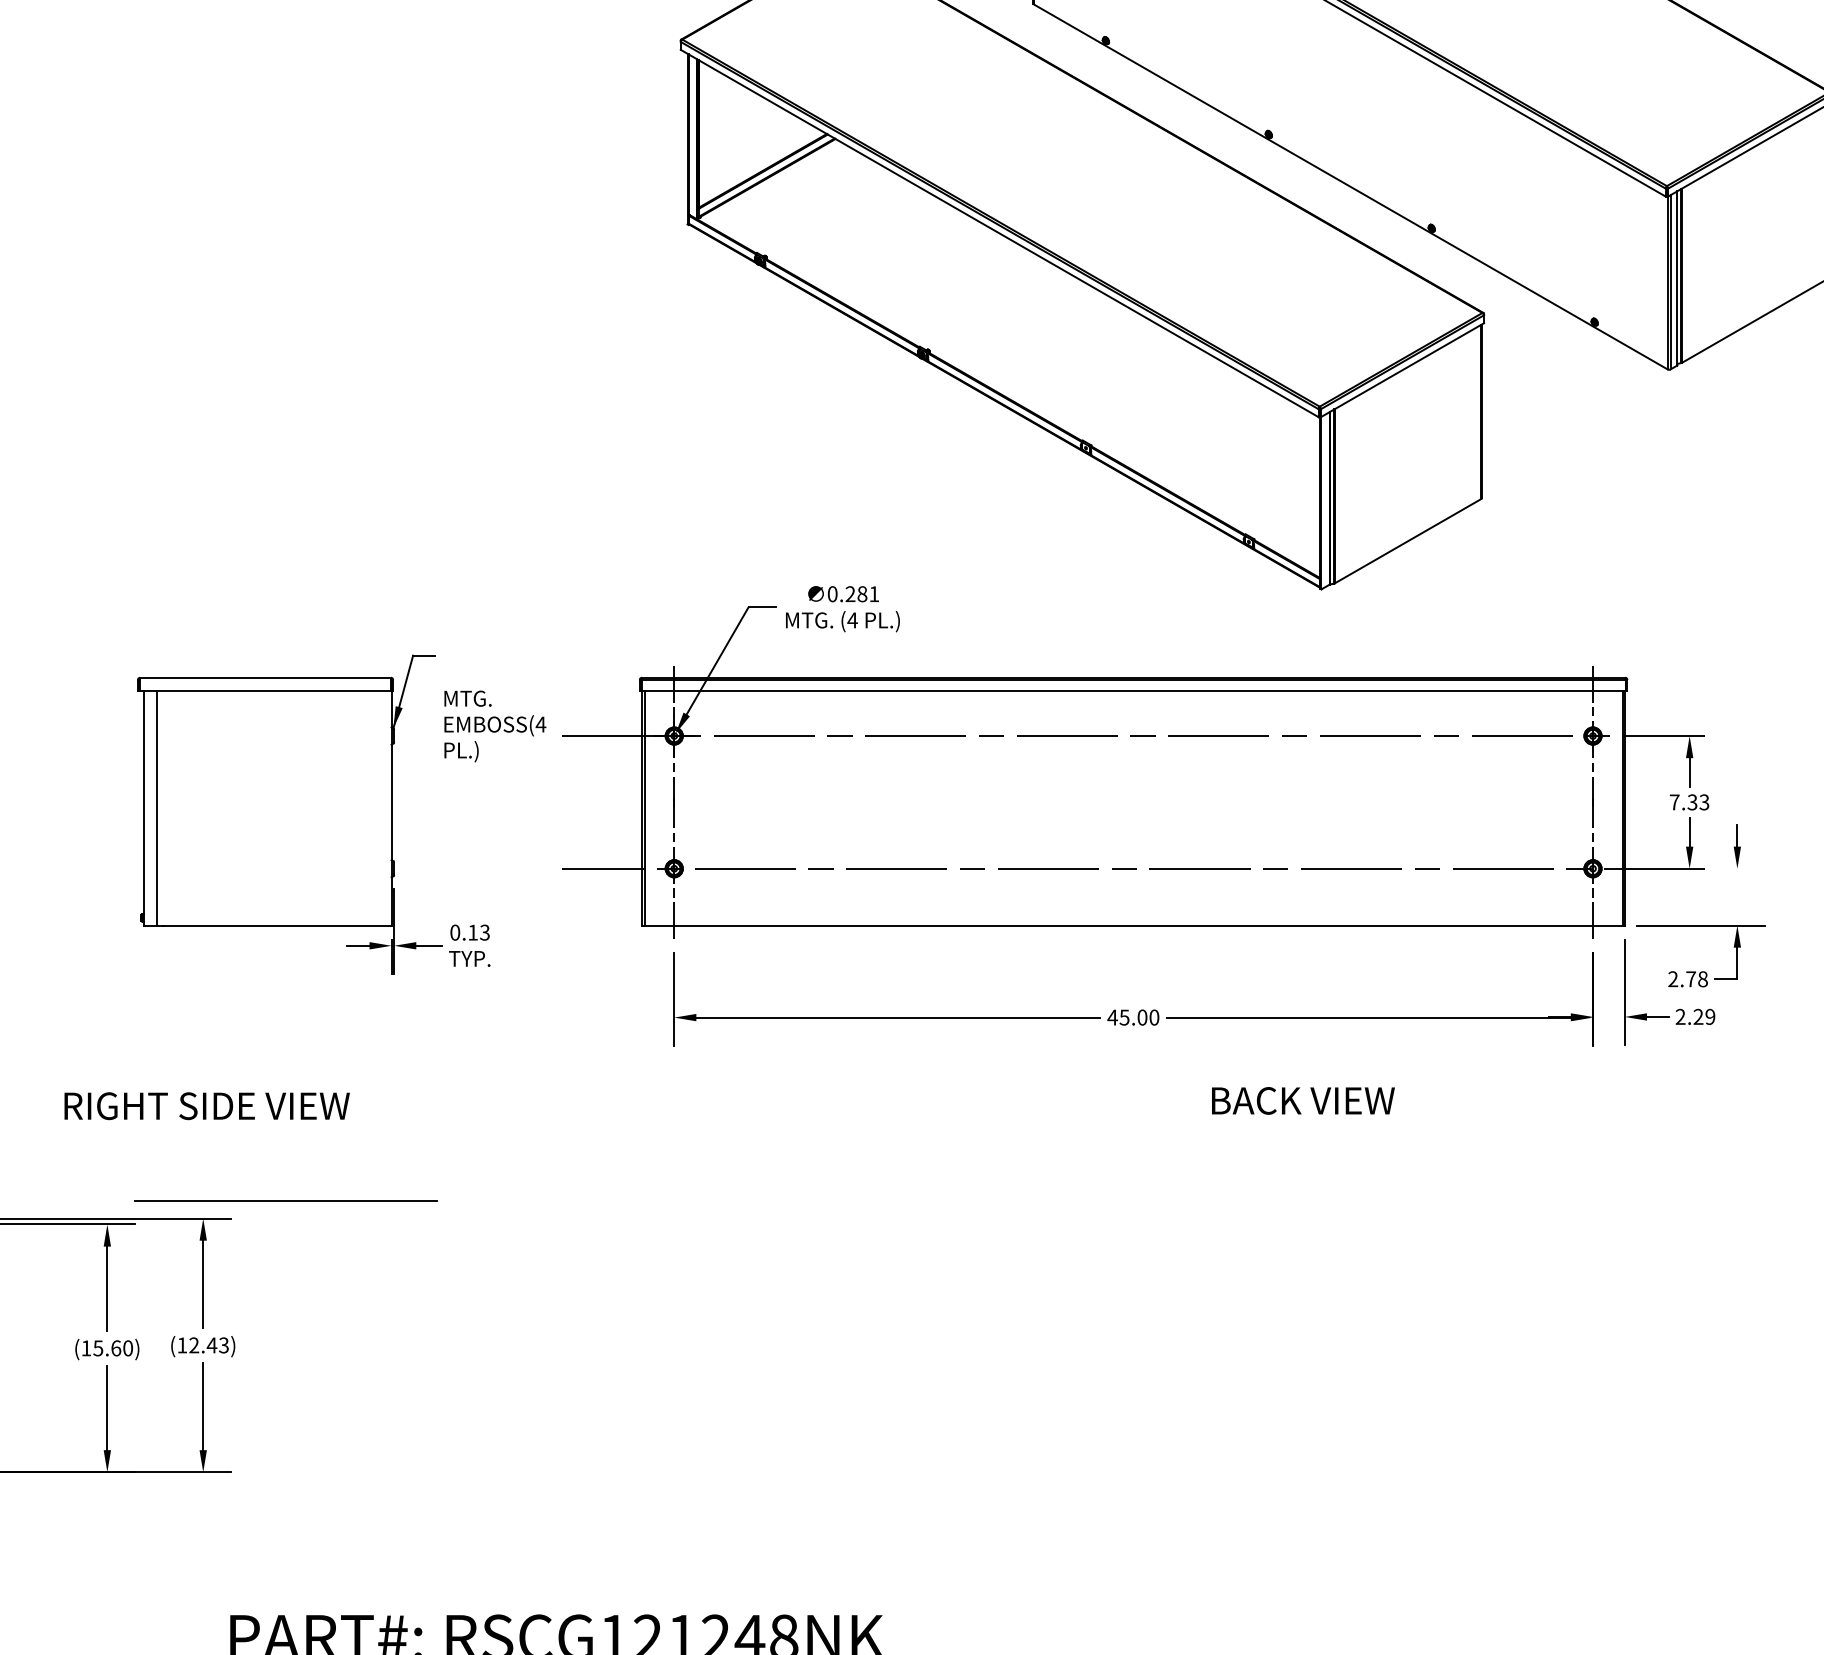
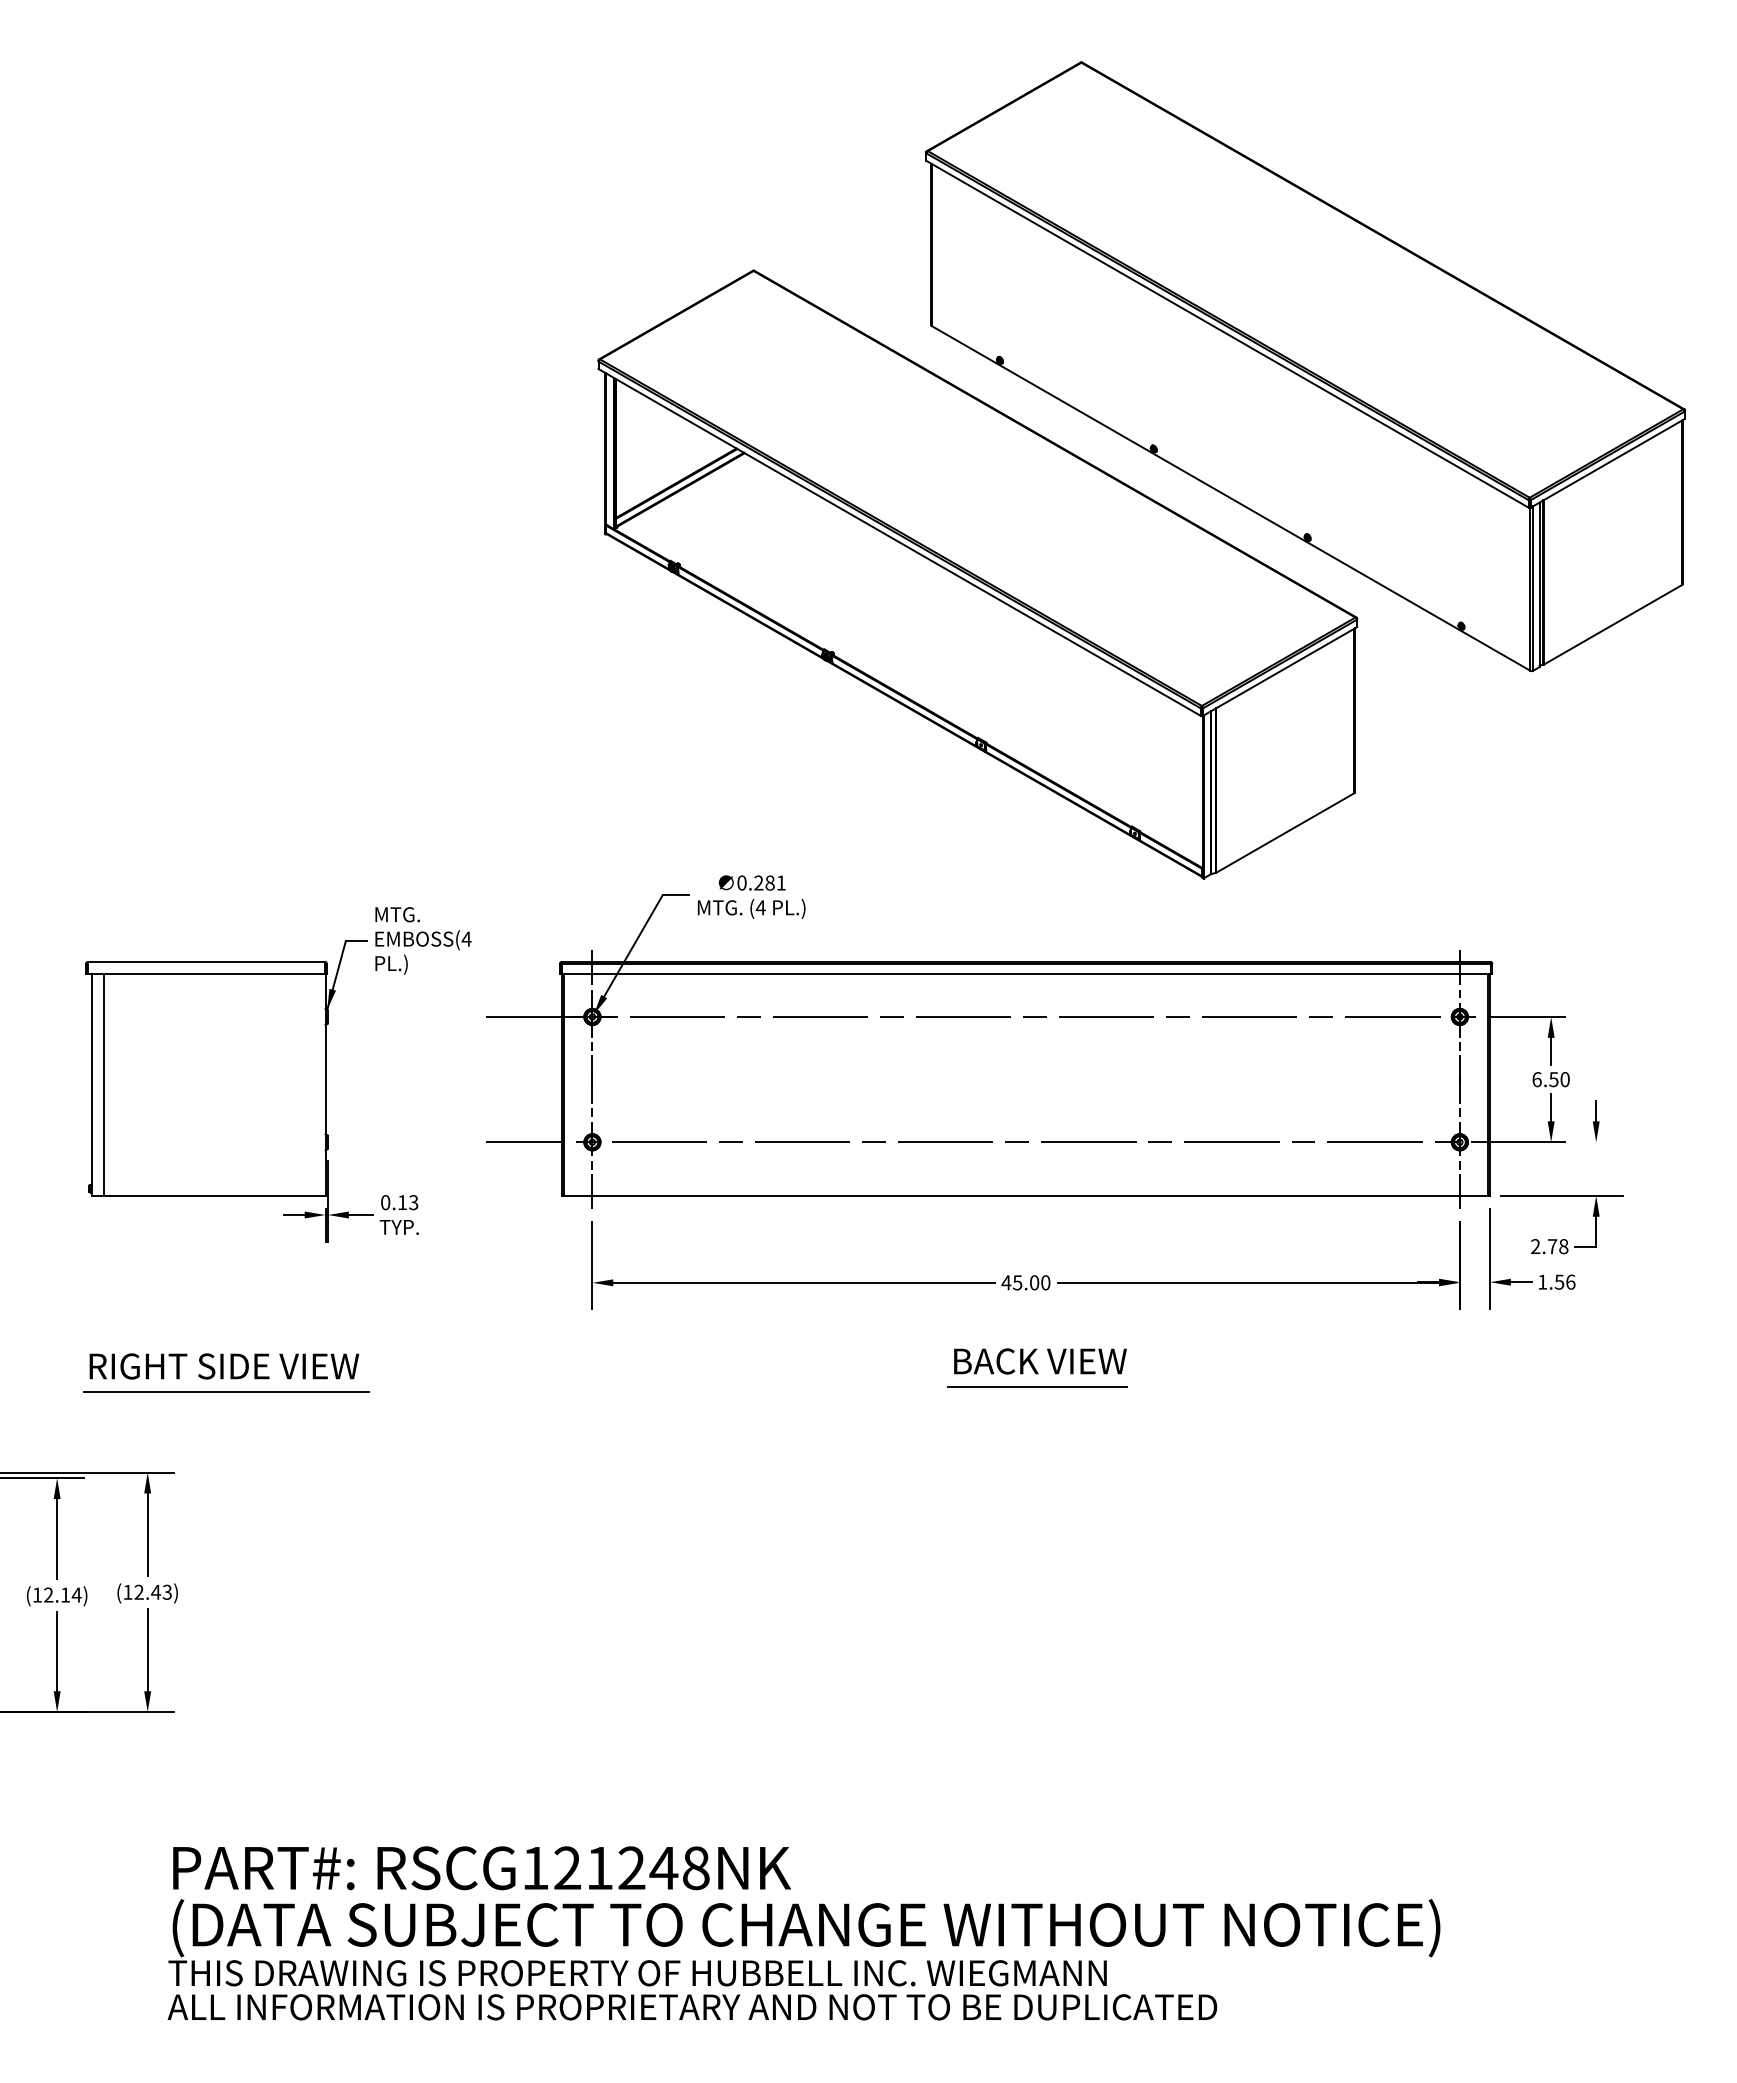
text: (495, 726) -> (423, 940), moved
text: (1688, 802) -> (1550, 1079), 7.33 -> 6.50
text: (1695, 1016) -> (1556, 1281), 2.29 -> 1.56
text: (1303, 1100) -> (1040, 1361), moved
text: (207, 1106) -> (224, 1366), moved
line: (1145, 1128) -> (1037, 1387), added
line: (286, 1200) -> (226, 1391), moved
text: (113, 1347) -> (62, 1594), (15.60) -> (12.14)

